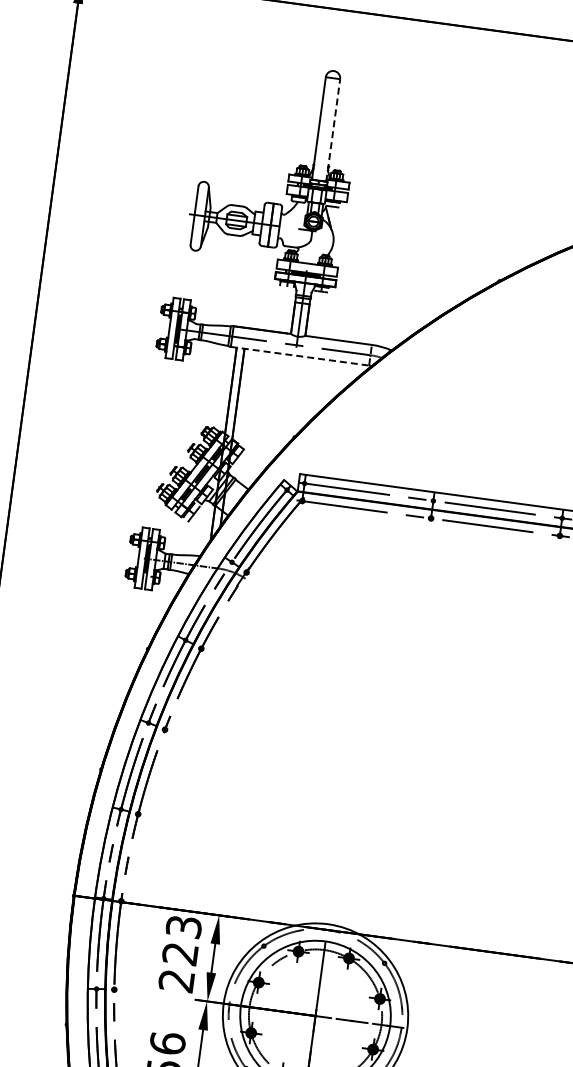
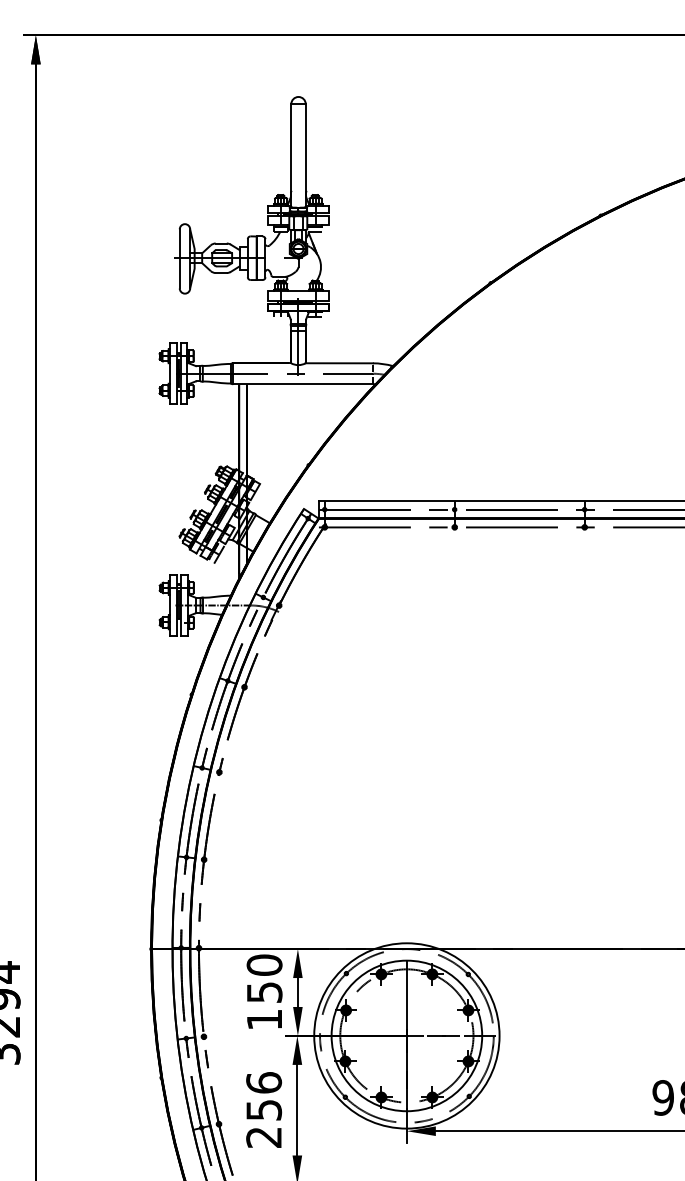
line: (332, 130) -> (305, 156), dashed -> solid
line: (300, 356) -> (303, 384), dashed -> solid
text: (180, 953) -> (264, 992), 223 -> 150

